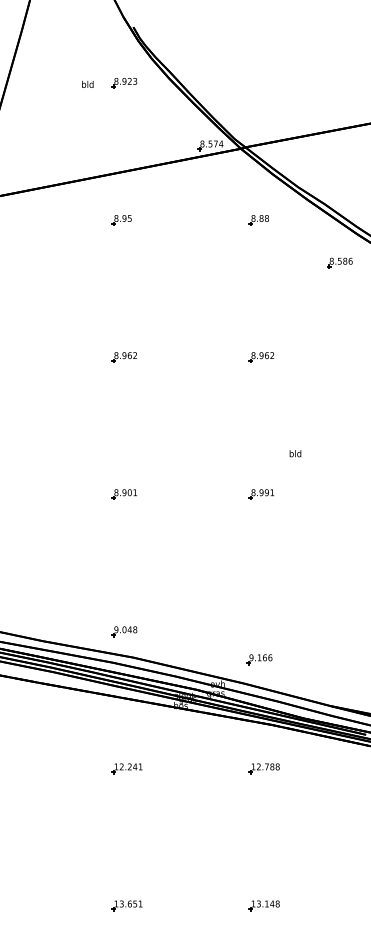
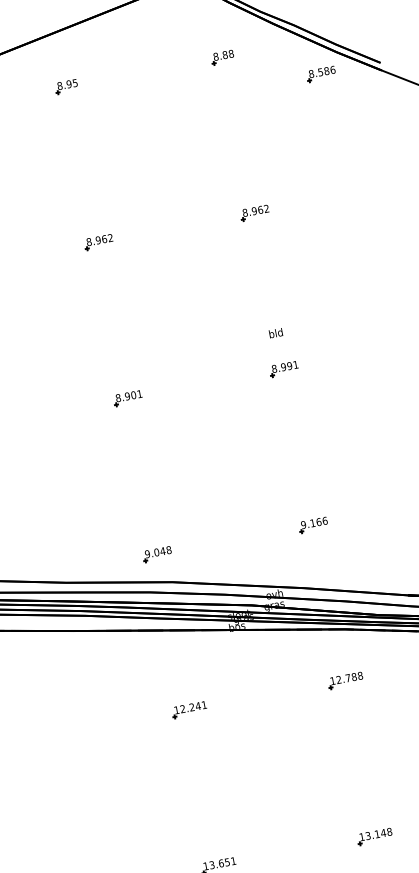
part: (339, 262) -> (320, 73), moved
text: (295, 453) -> (275, 333), moved
part: (259, 659) -> (313, 525), moved

